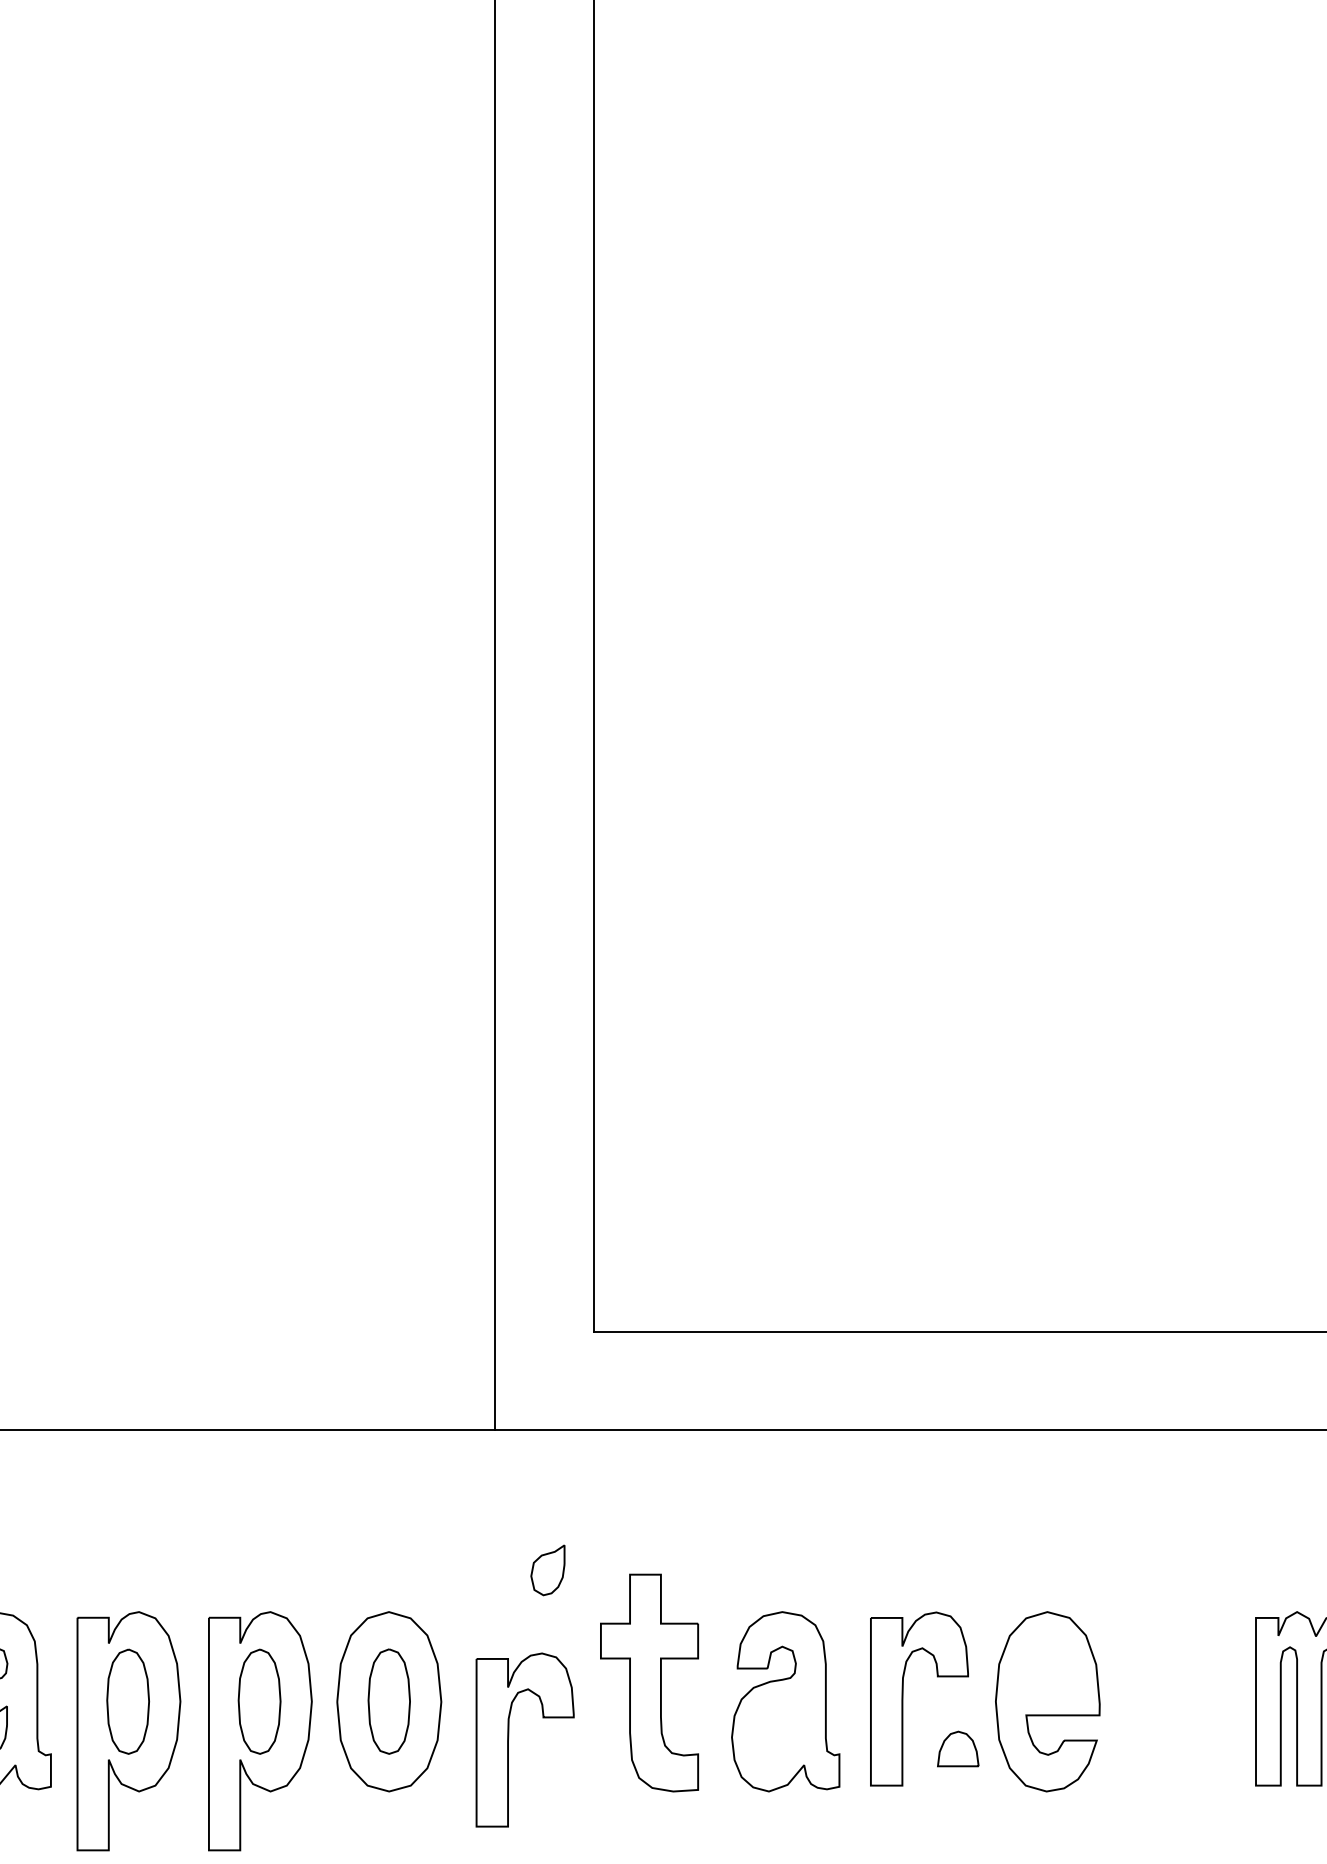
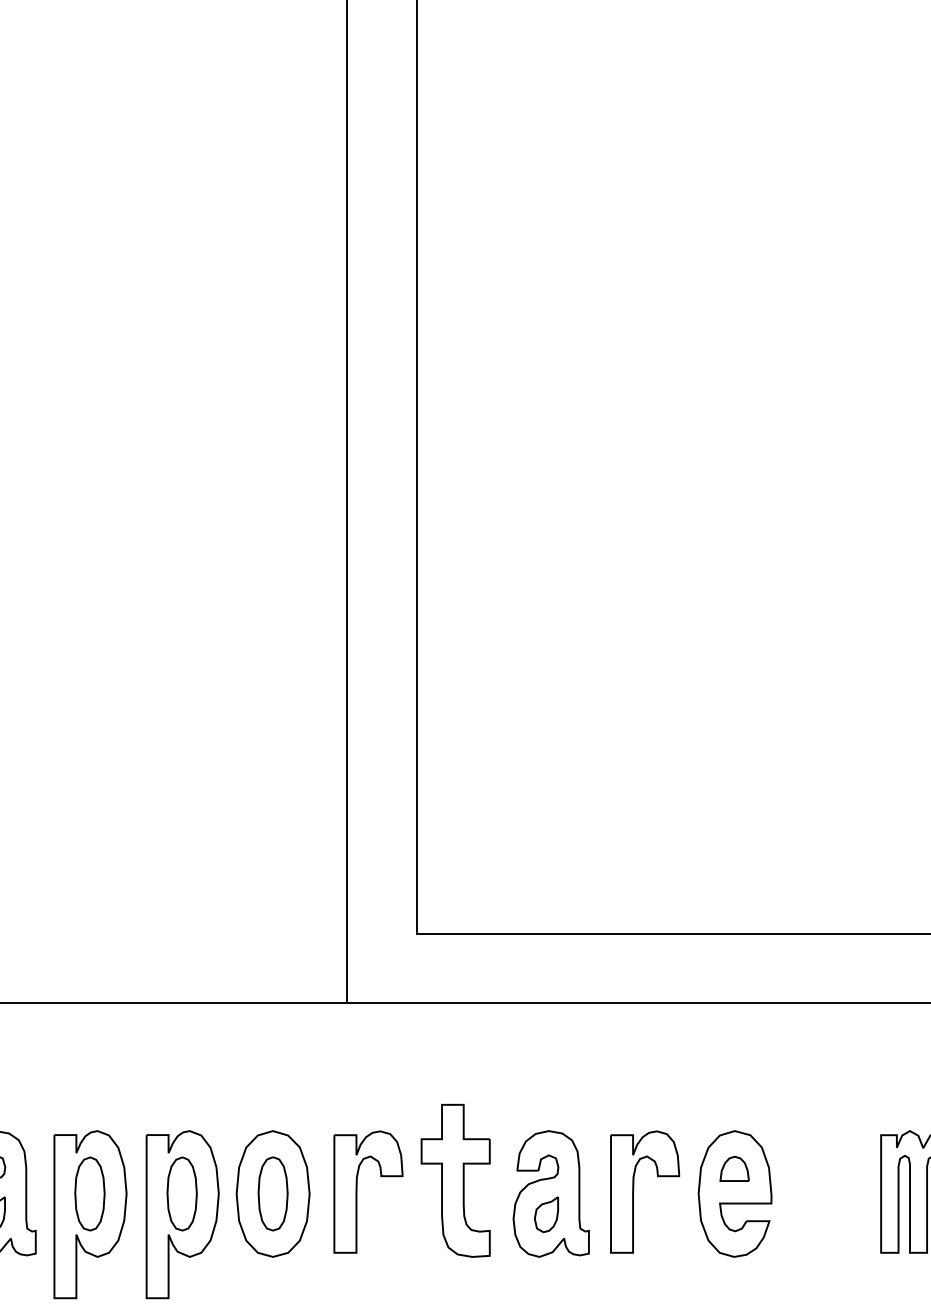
part: (547, 1570) -> (546, 1214), moved
part: (509, 1737) -> (357, 1190), moved
part: (958, 1748) -> (734, 1168), moved

